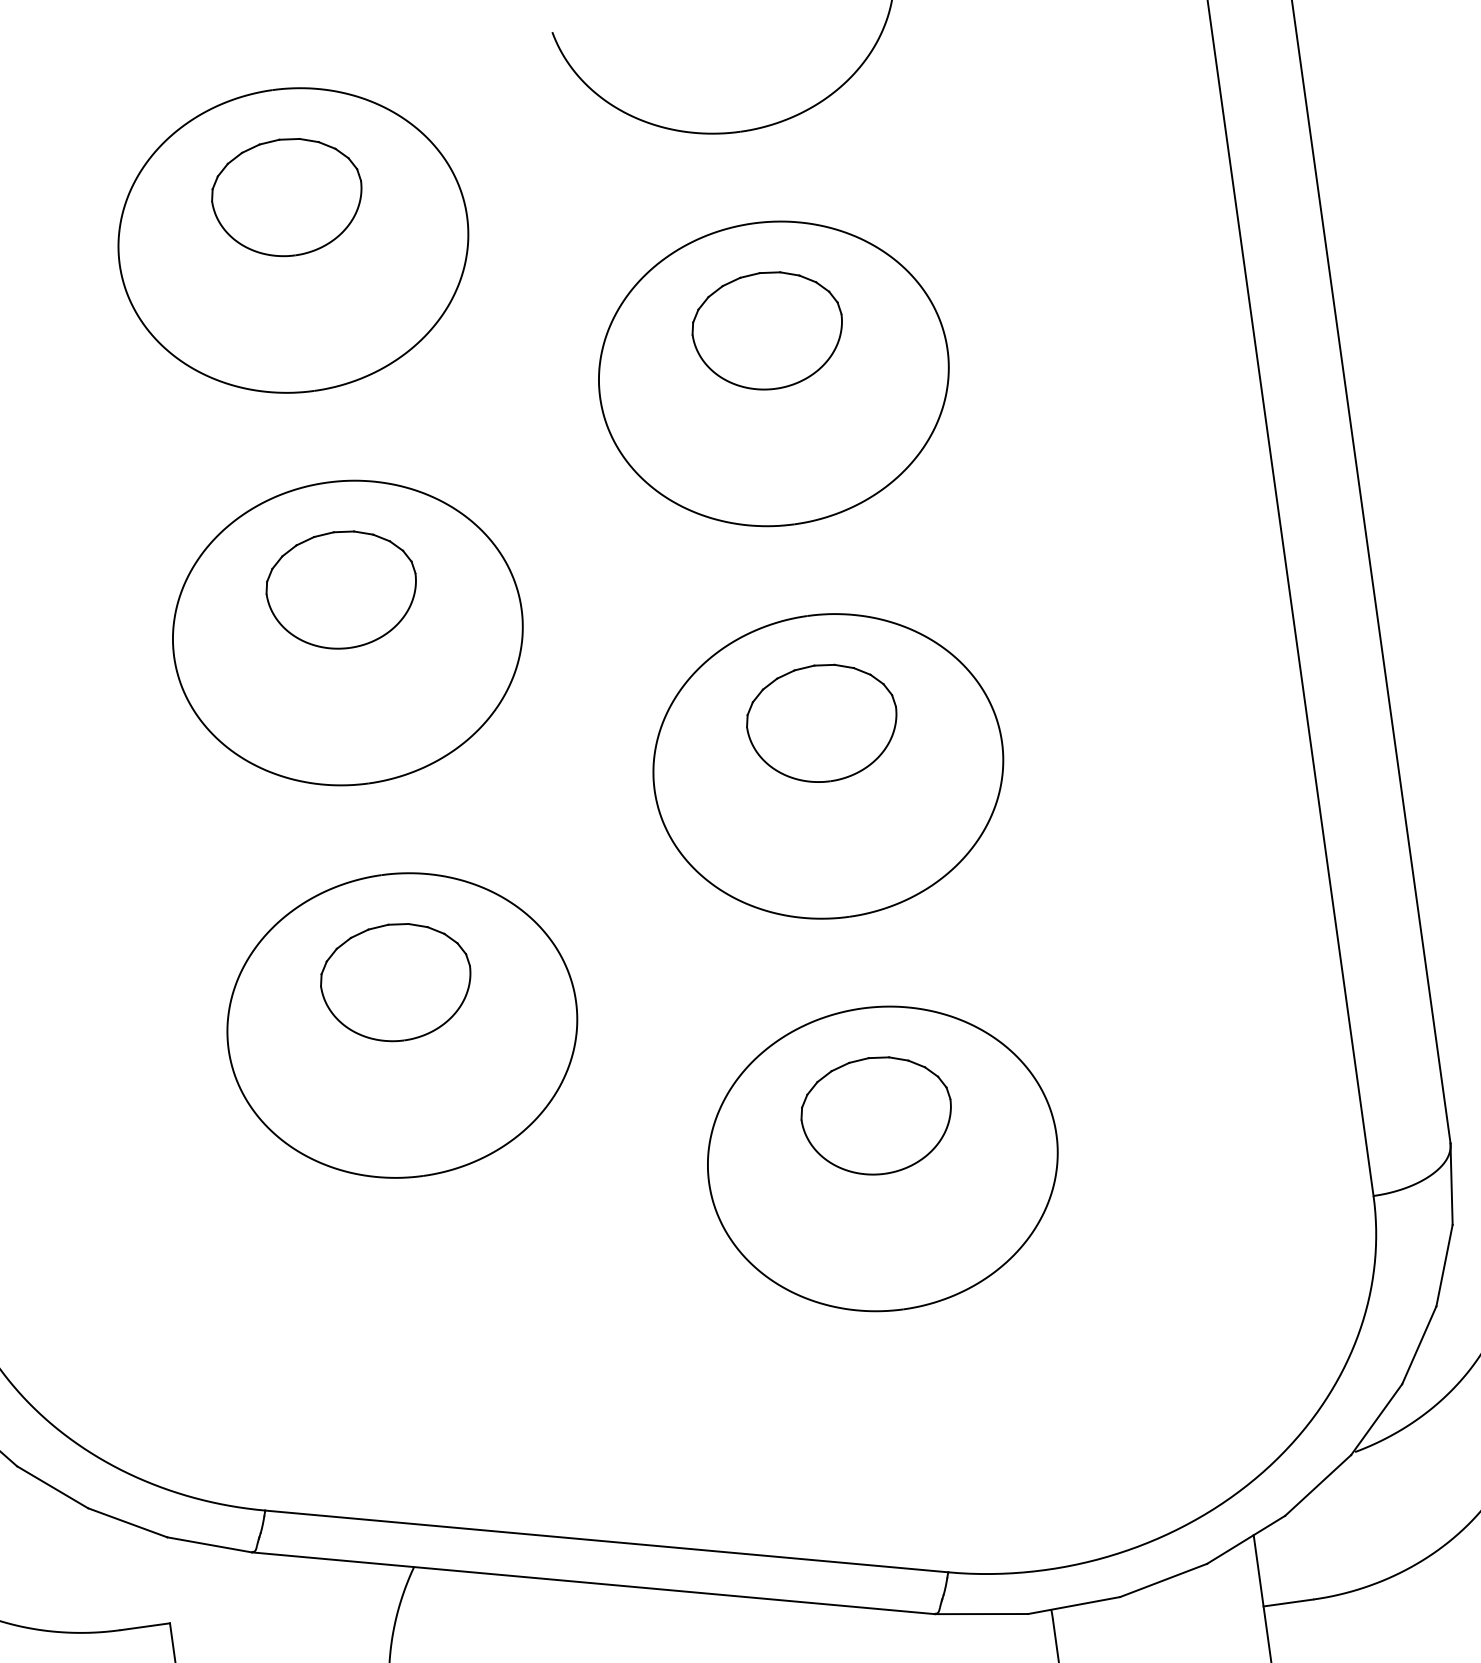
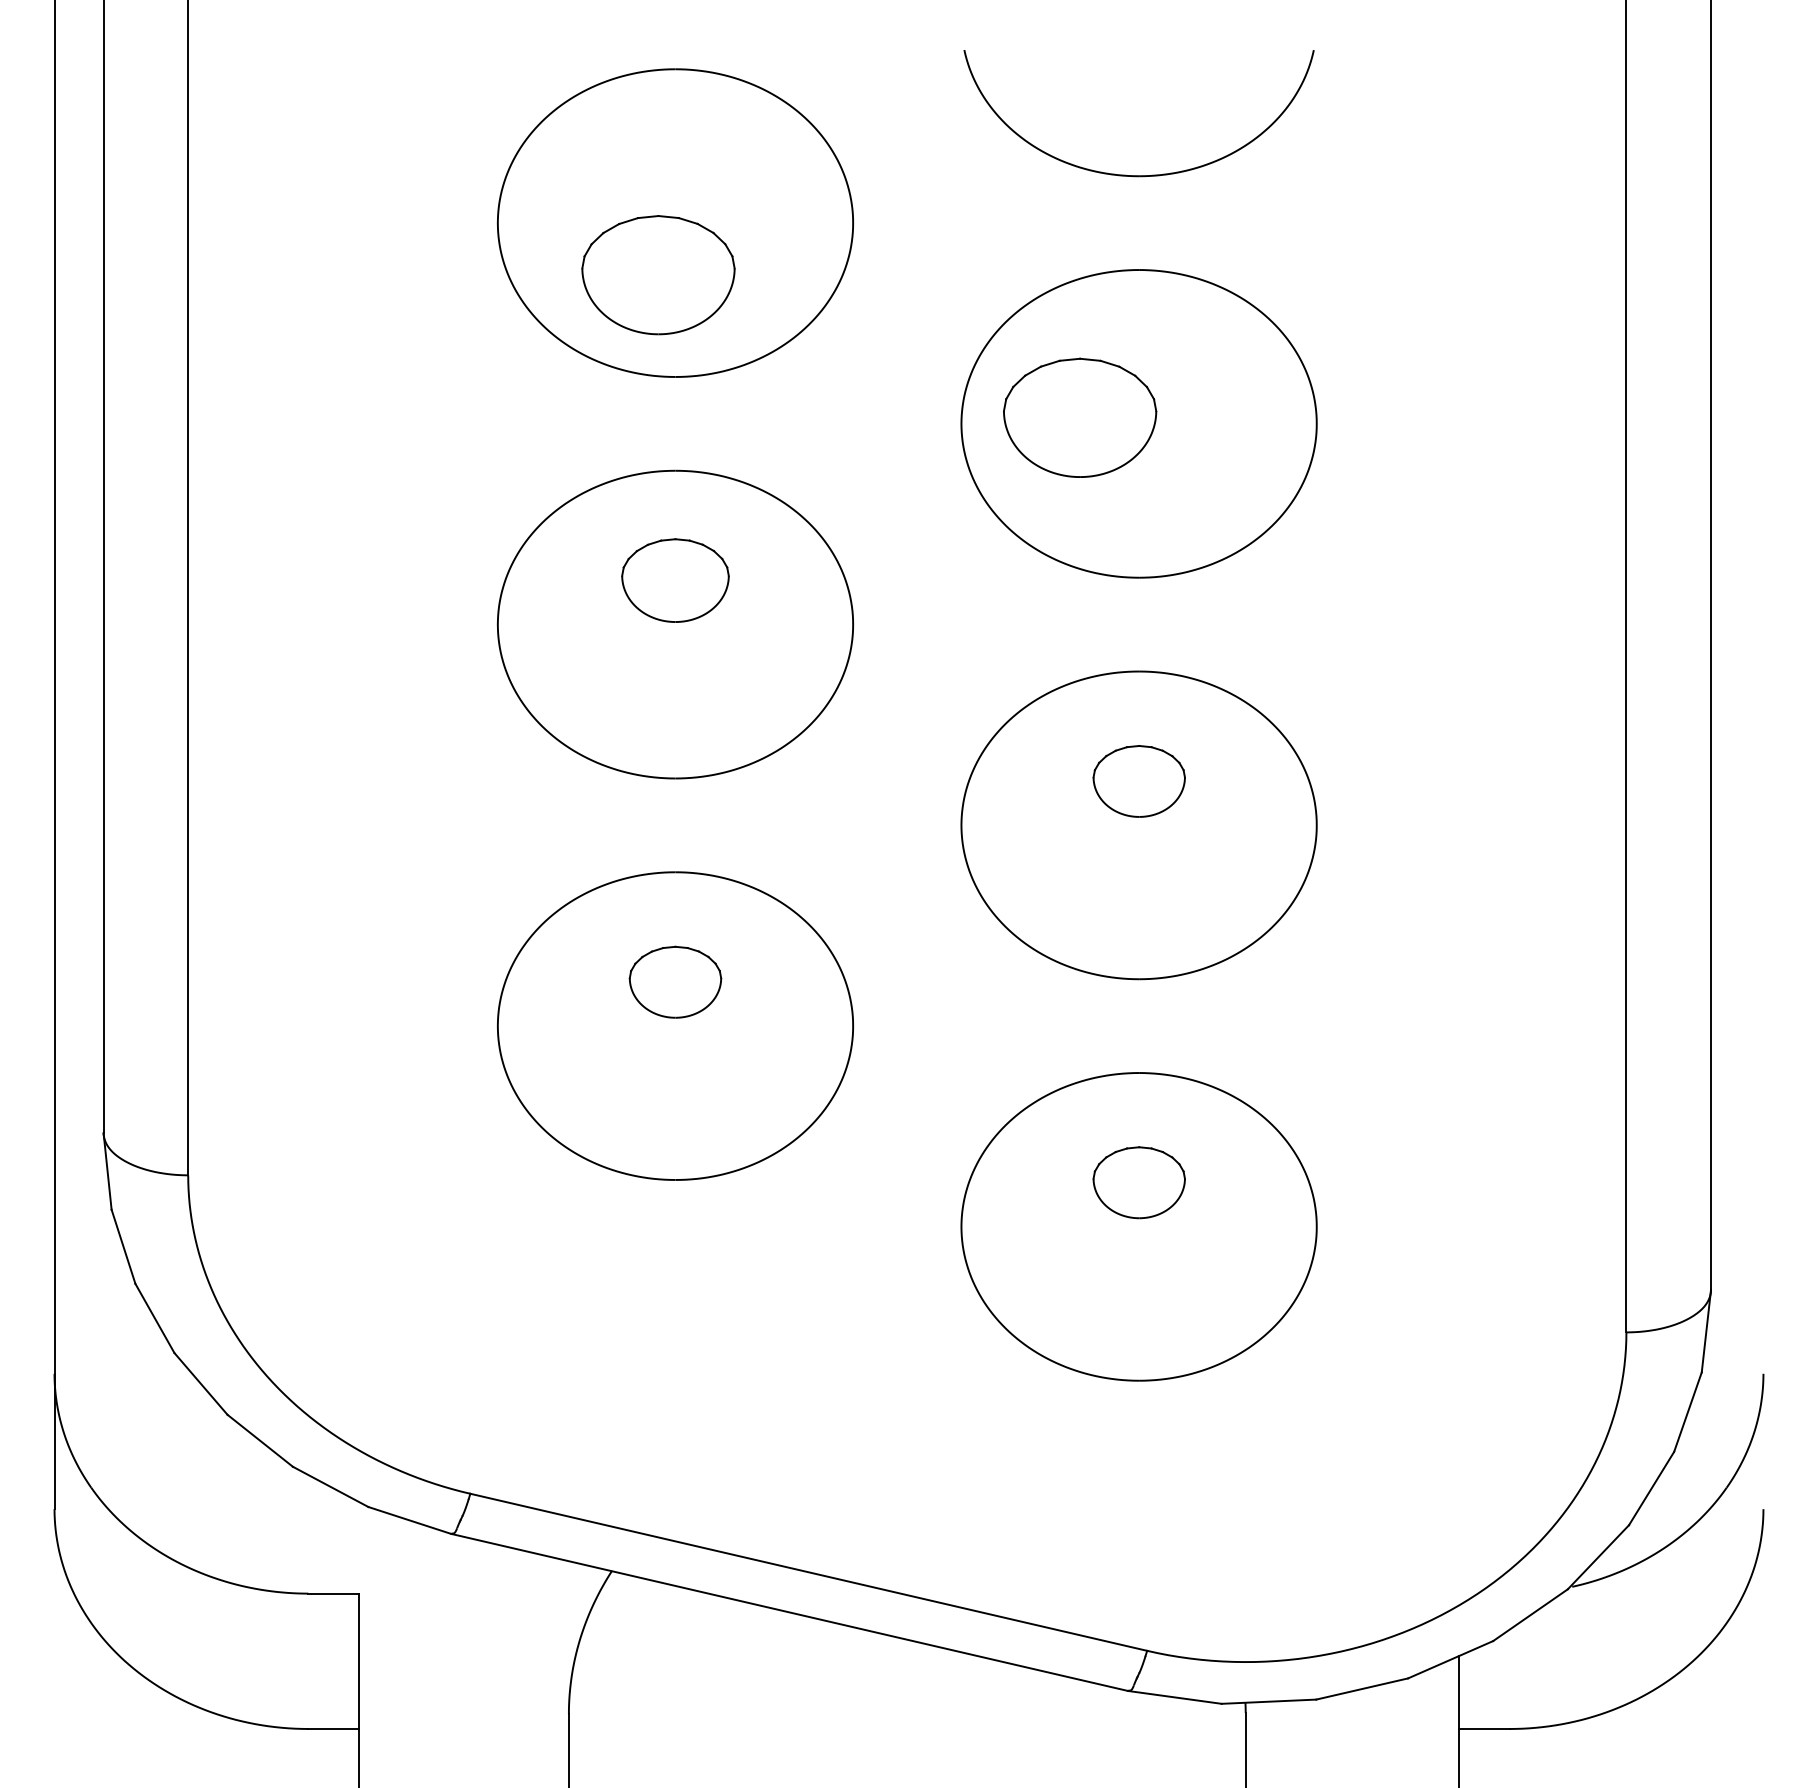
part: (287, 197) -> (658, 275), moved
part: (768, 330) -> (1080, 417), moved
part: (341, 589) -> (675, 580), size x0.7
part: (822, 723) -> (1139, 781), size x0.6
part: (396, 982) -> (675, 982), size x0.6
part: (877, 1115) -> (1139, 1182), size x0.6

